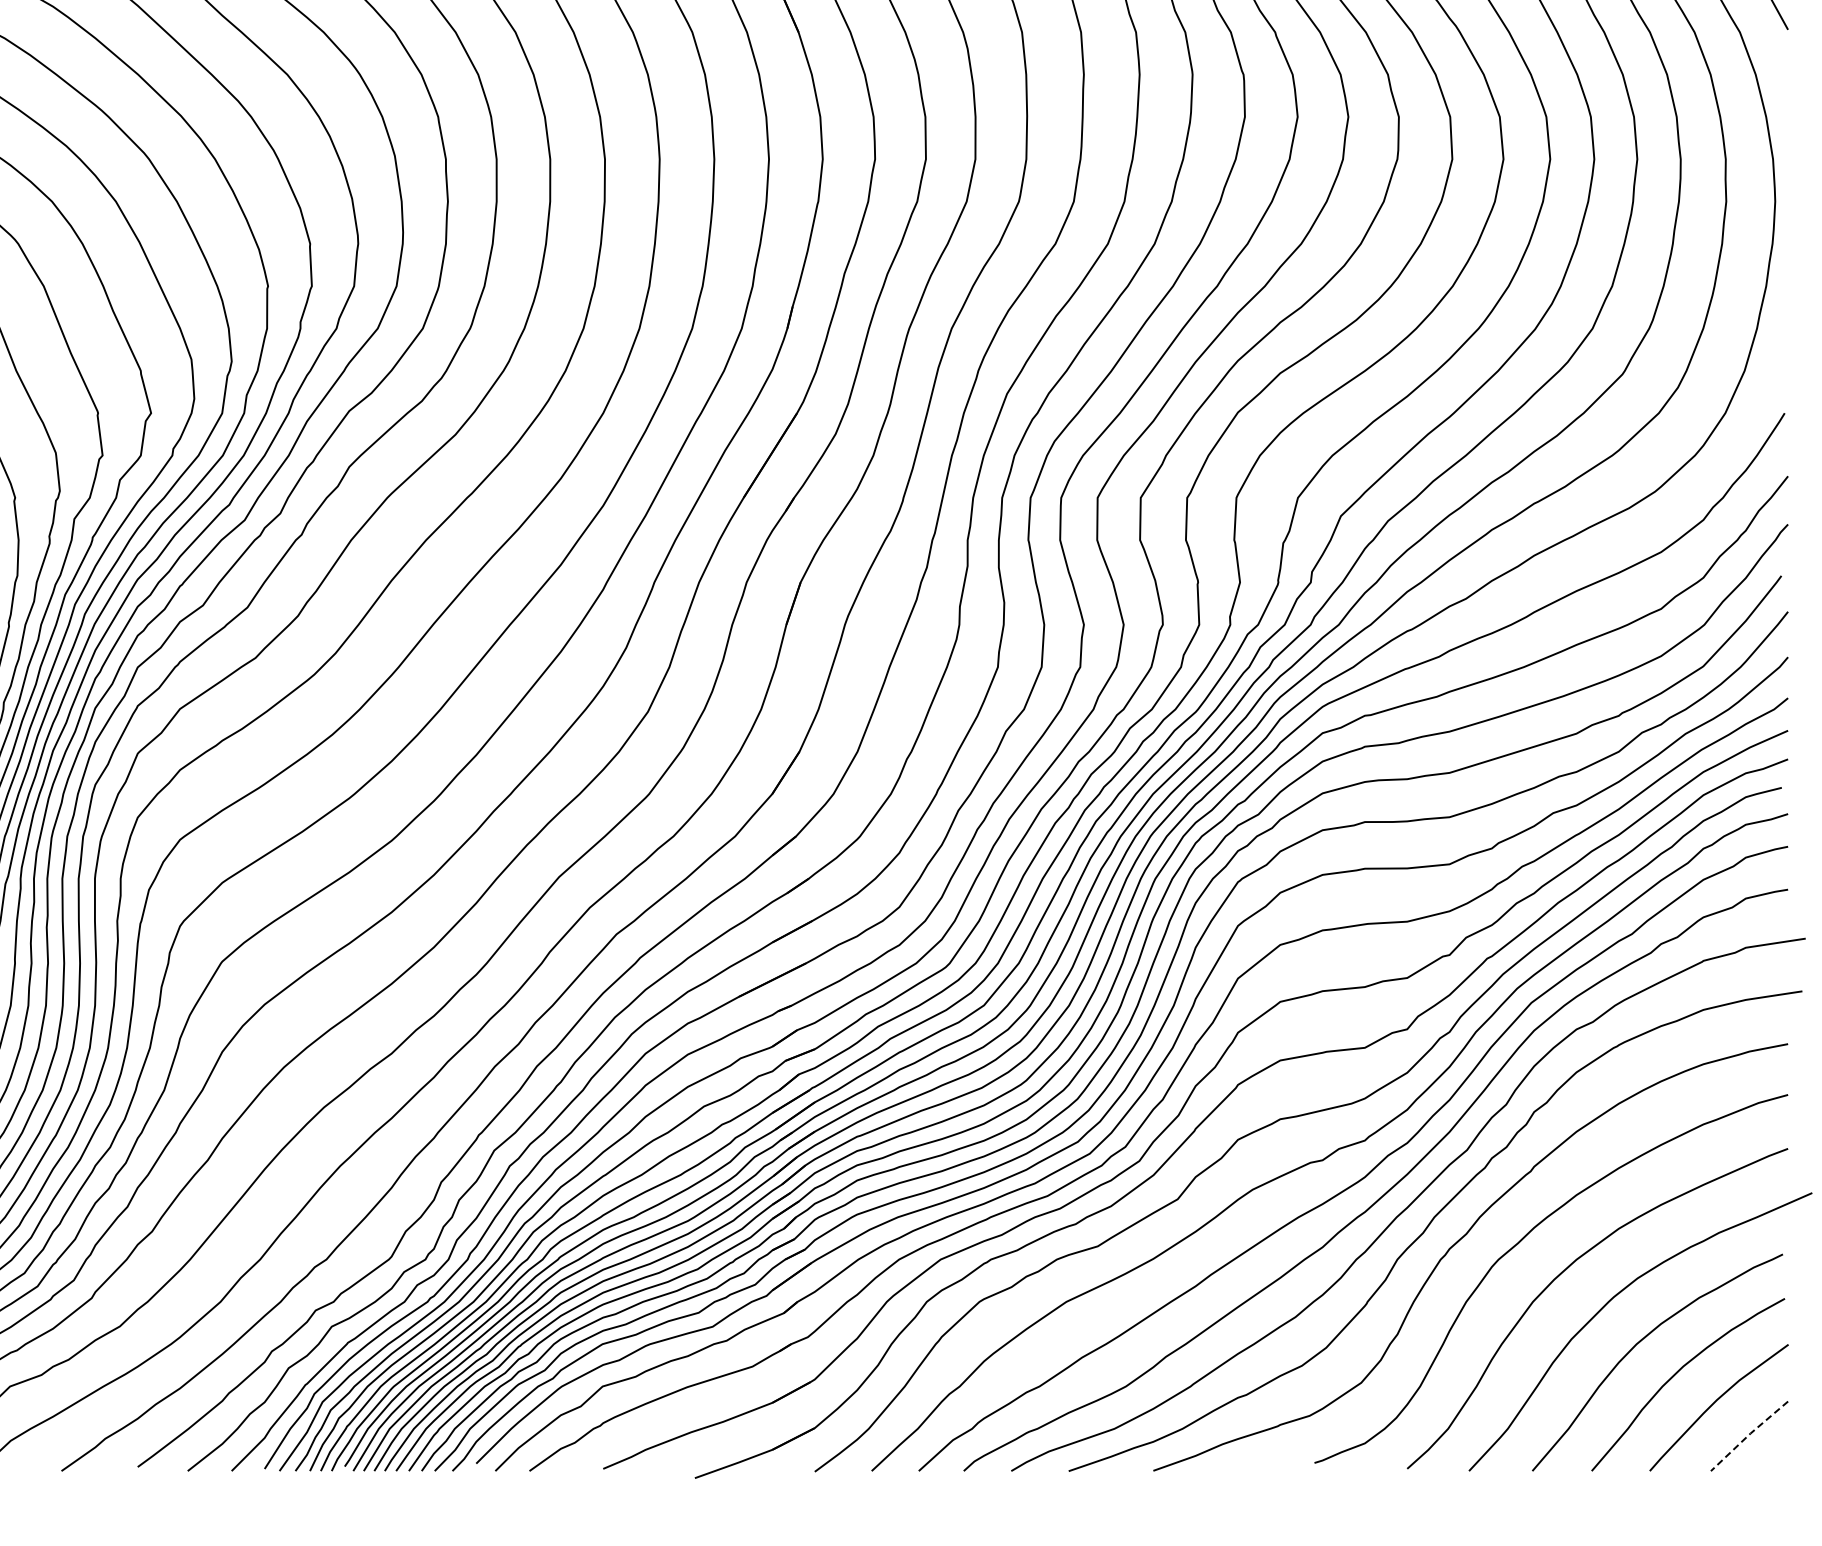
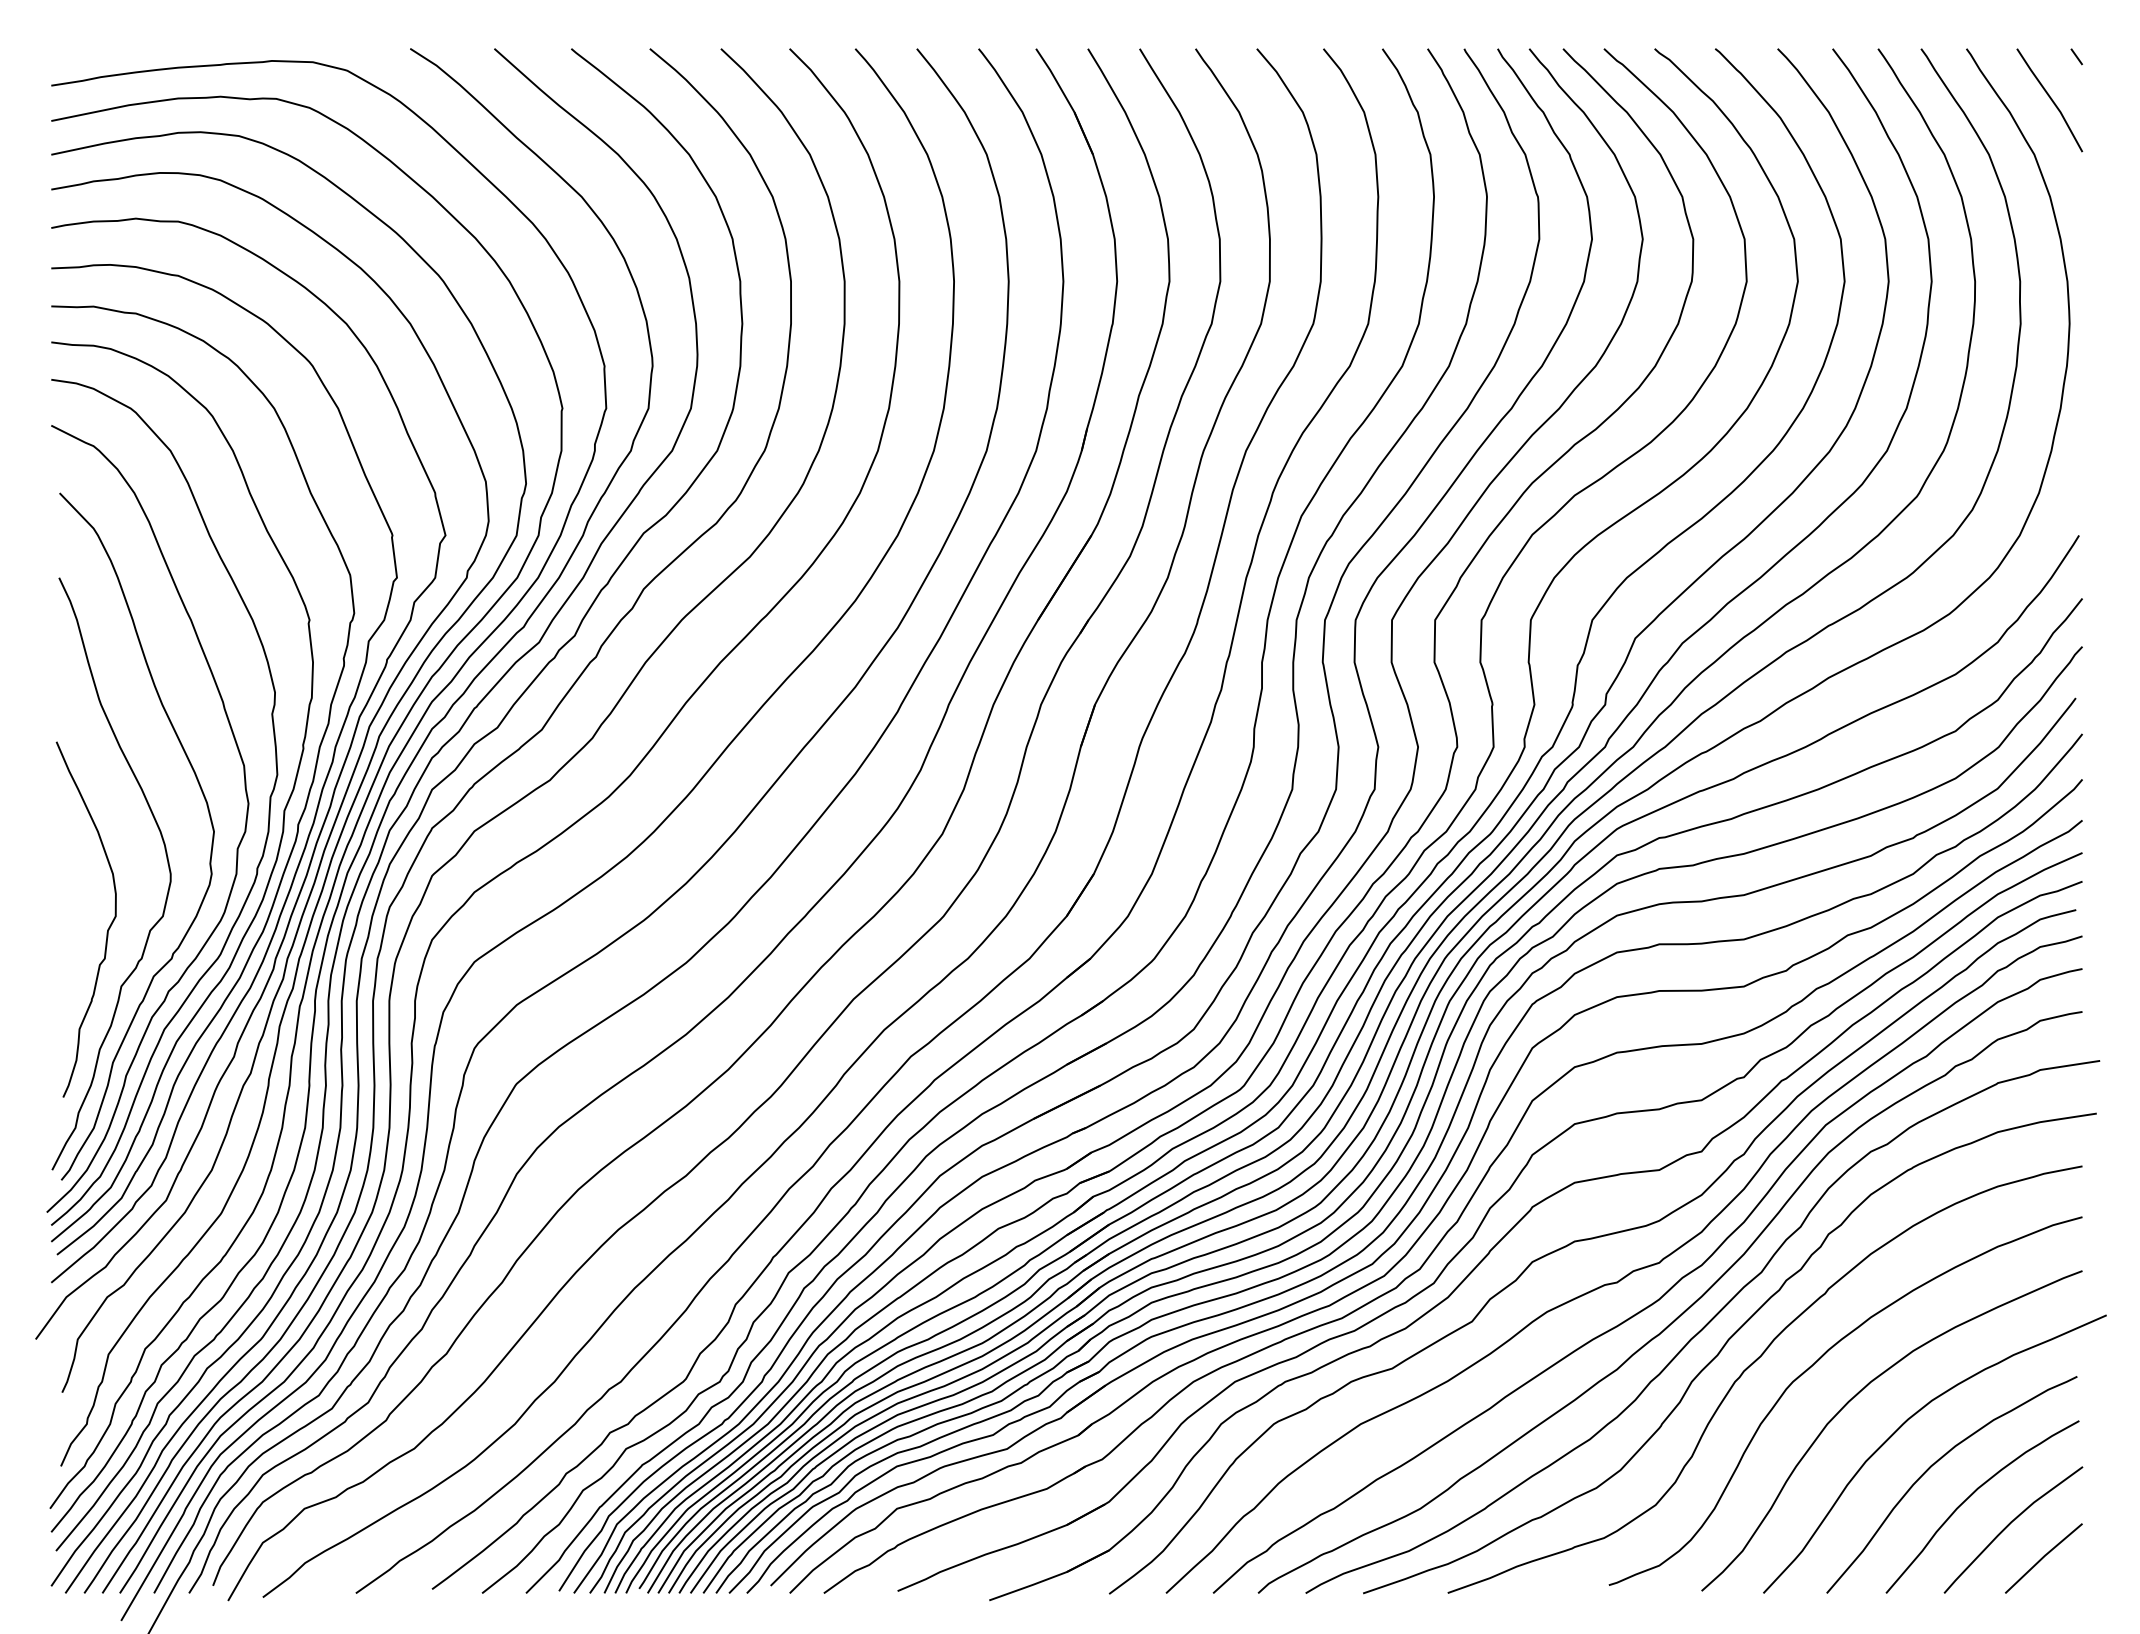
line: (1749, 1435) -> (2043, 1557), dashed -> solid

